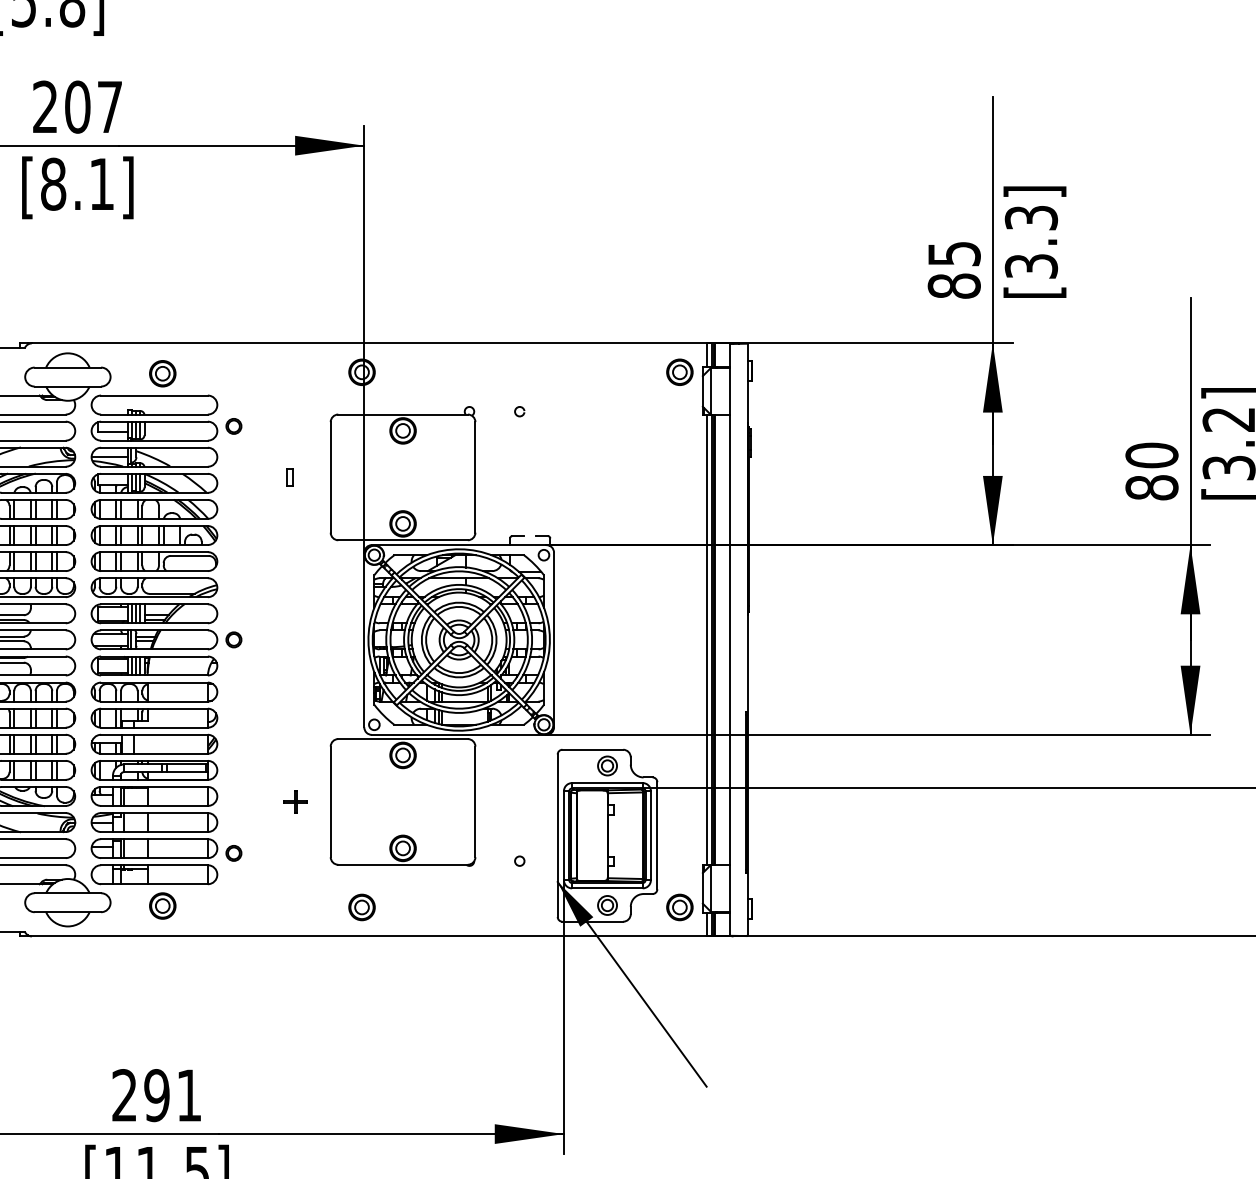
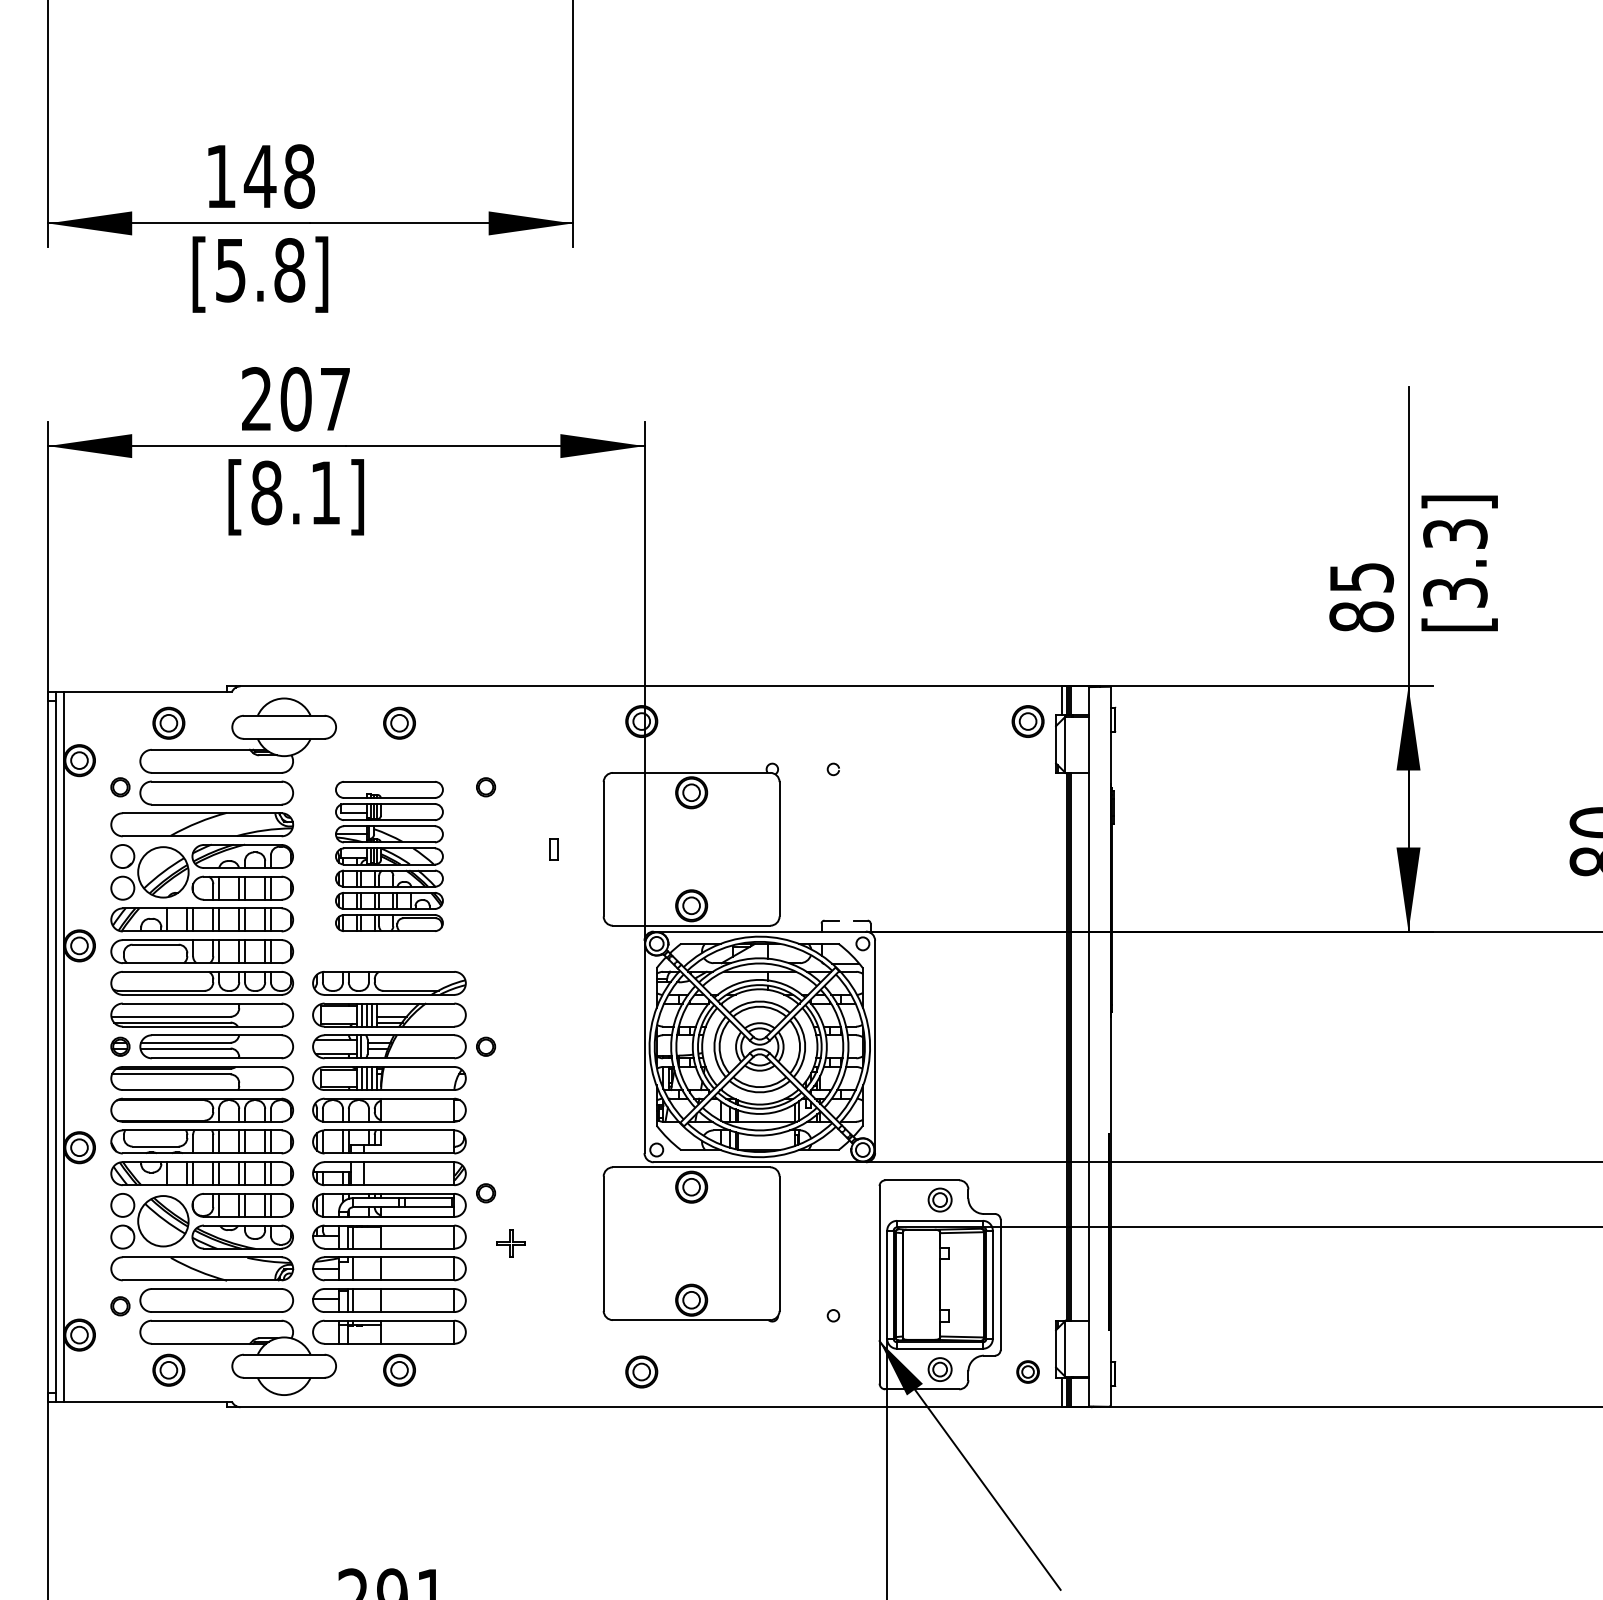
part: (154, 483) -> (389, 856), size x0.7
line: (707, 639) -> (1061, 1046), removed
part: (295, 801) -> (510, 1243), moved
part: (234, 853) -> (486, 1193), moved
part: (679, 907) -> (1027, 1371), size x0.7

